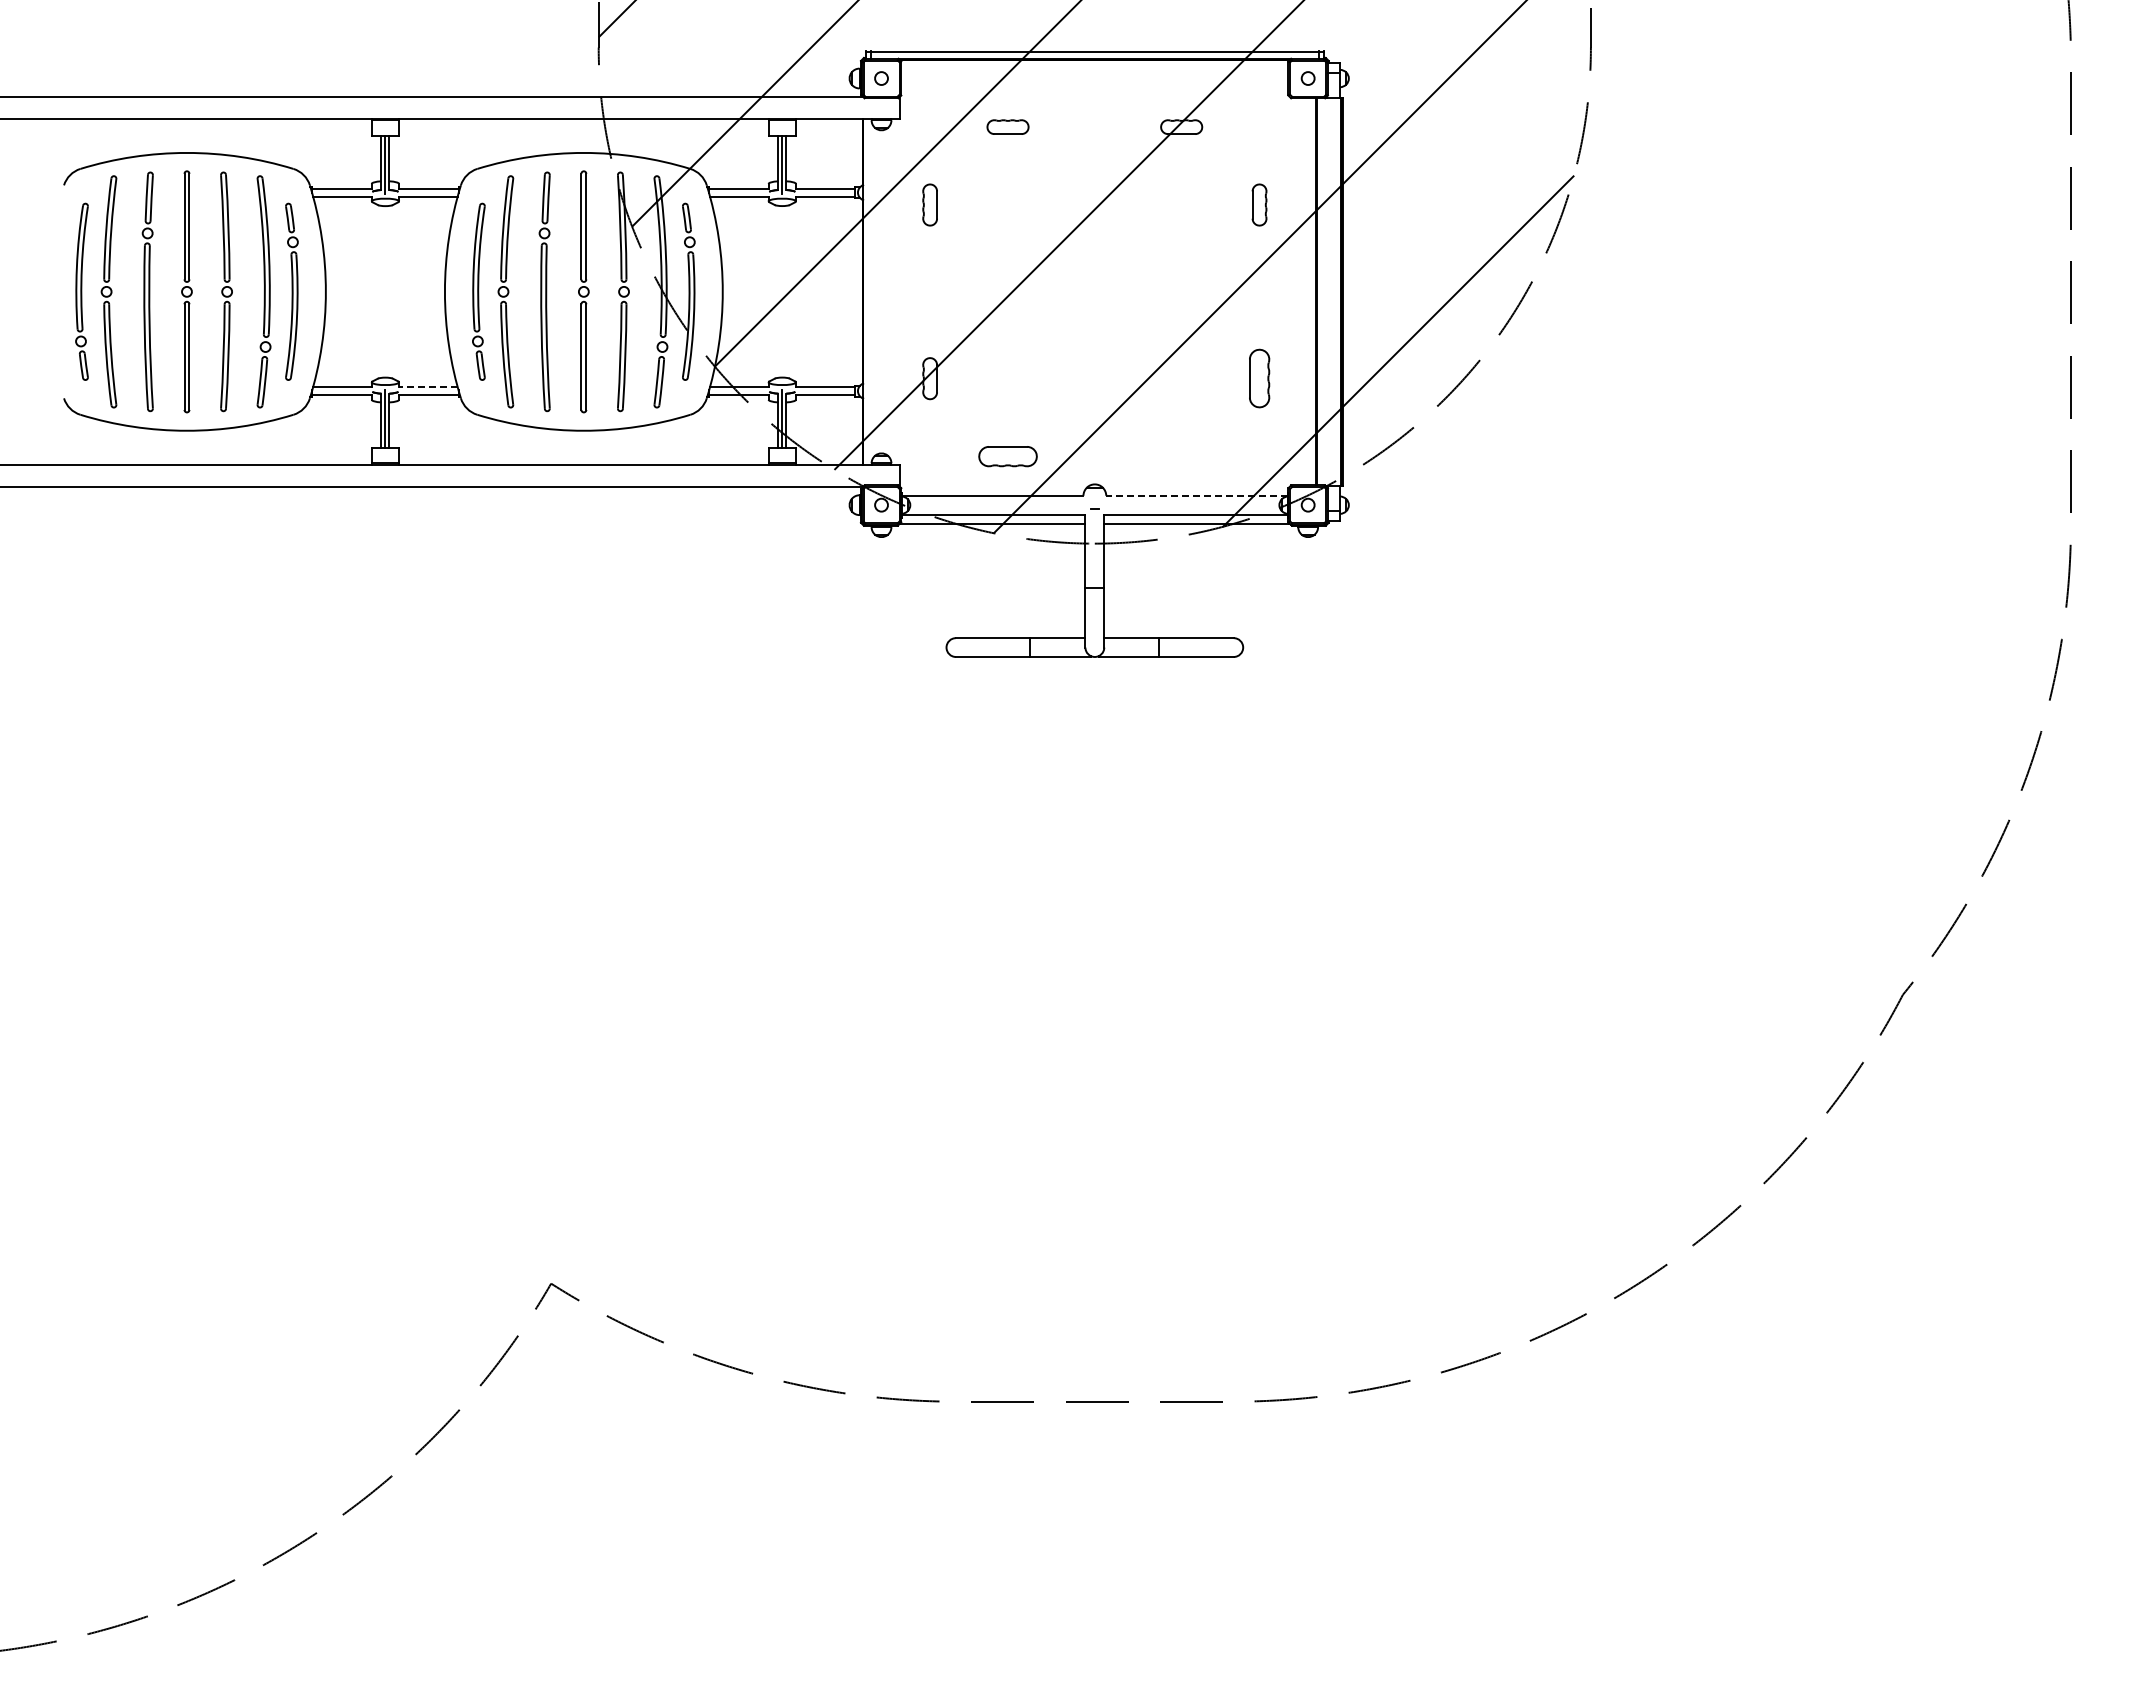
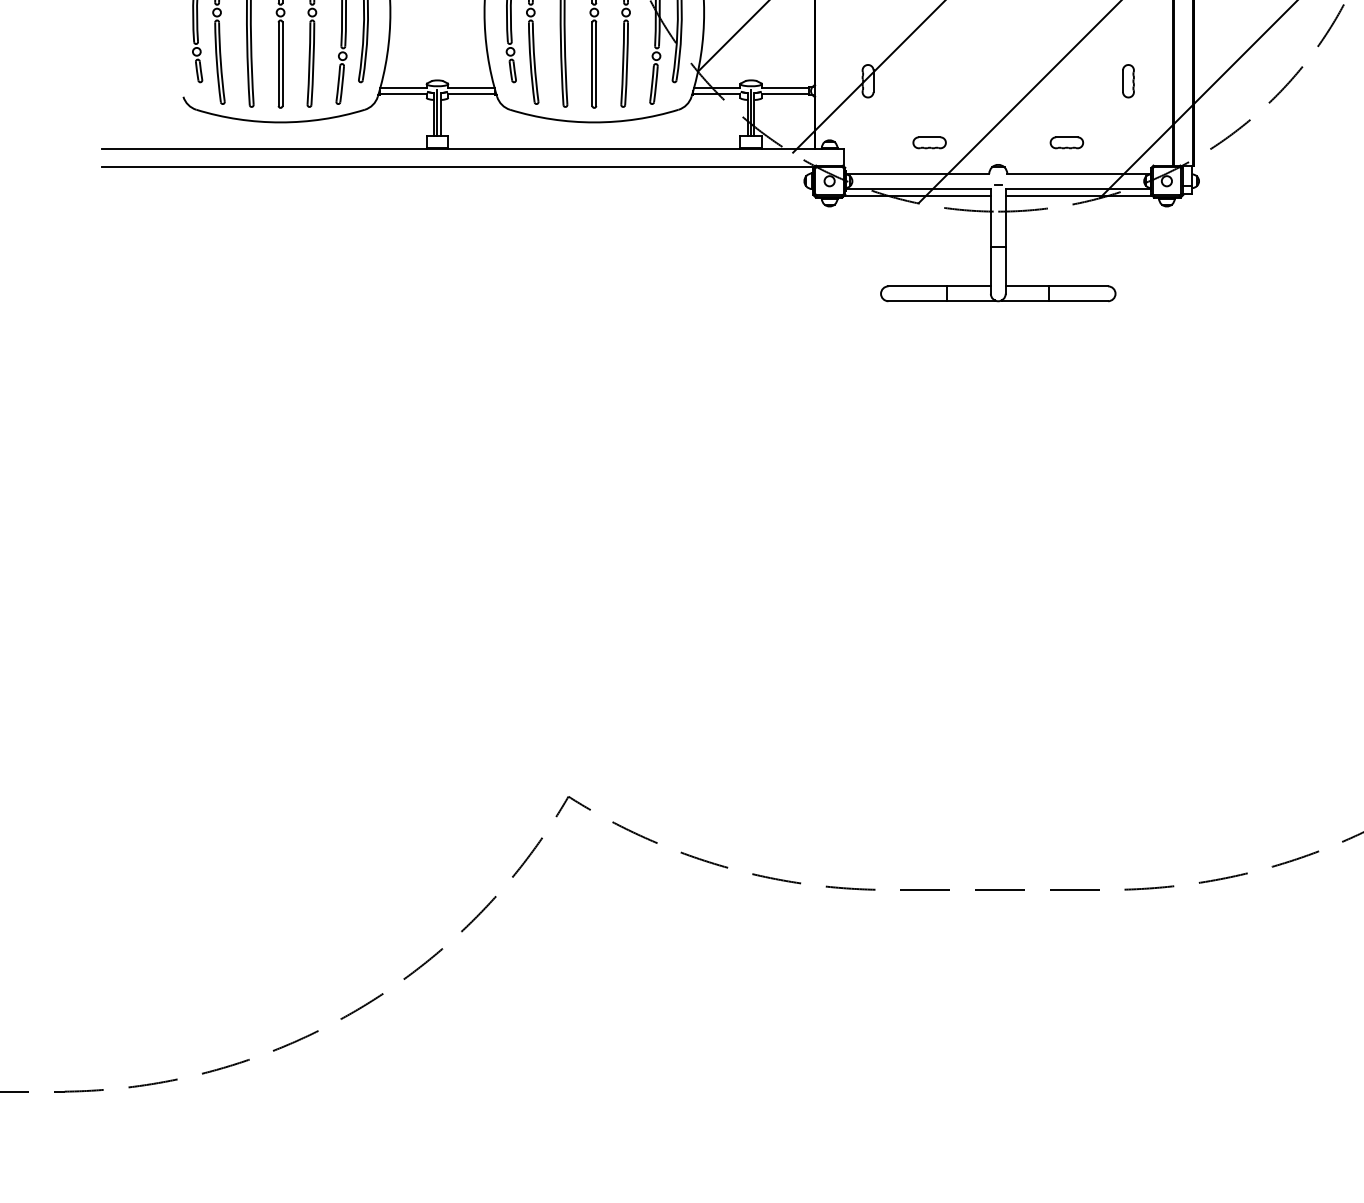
part: (1259, 378) -> (1128, 81), size x0.71
line: (427, 387) -> (470, 88), dashed -> solid
part: (1007, 456) -> (929, 142), size x0.71
part: (1181, 456) -> (1066, 142), added
line: (1197, 495) -> (1079, 173), dashed -> solid

